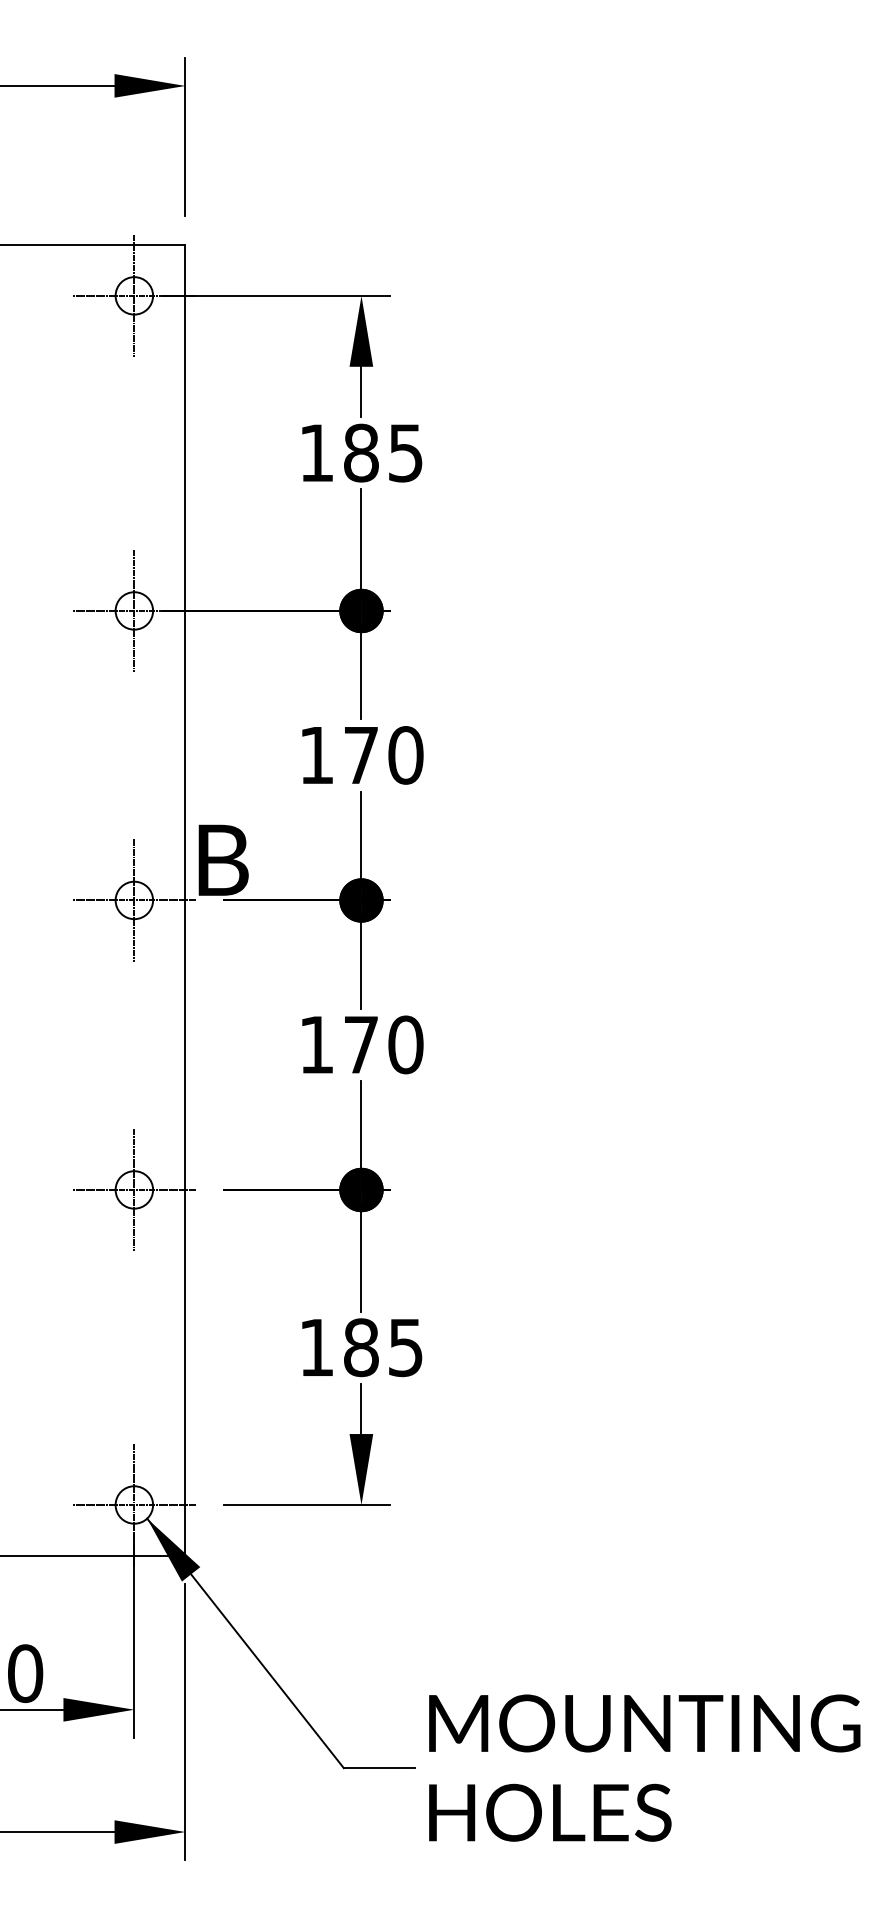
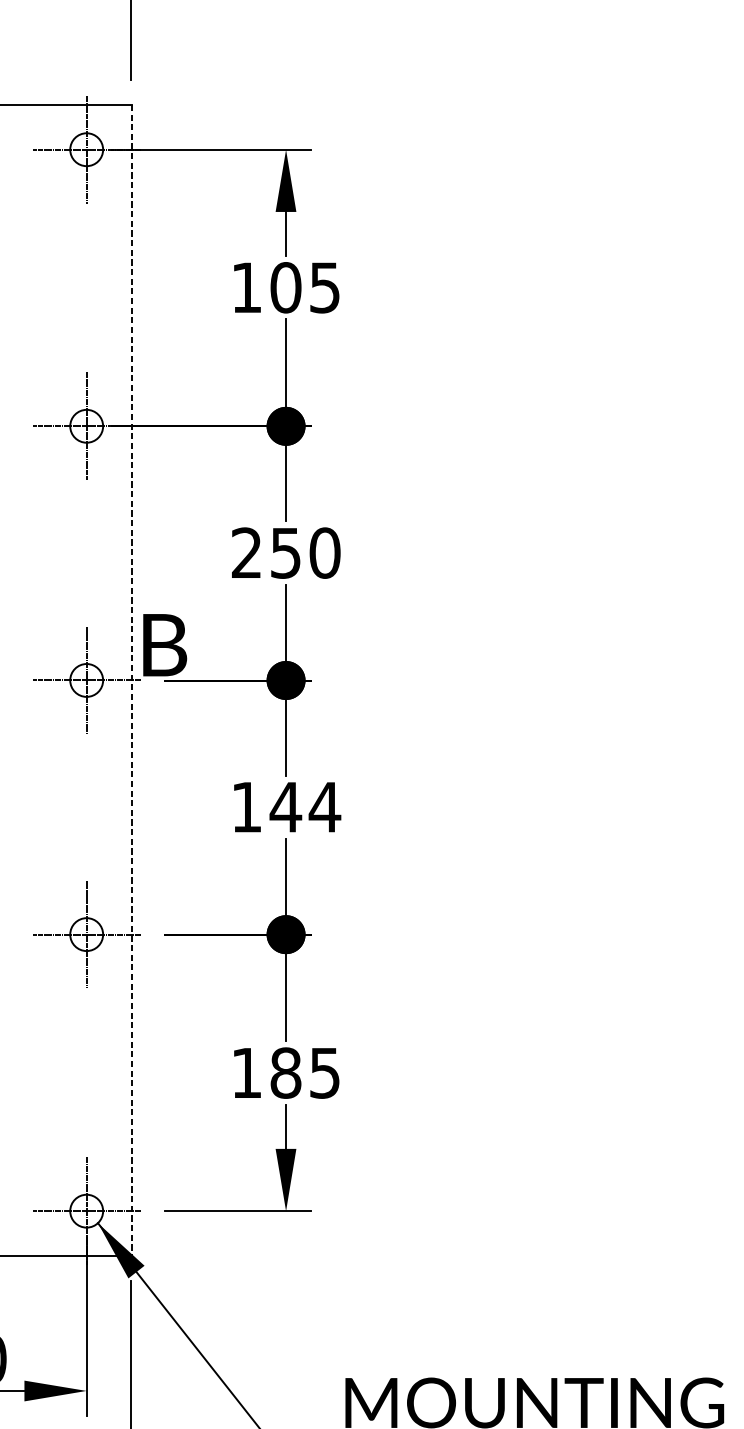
text: (361, 453) -> (286, 288), 185 -> 105
text: (338, 755) -> (265, 553), 170 -> 250
line: (185, 900) -> (131, 680), solid -> dashed
text: (383, 1044) -> (305, 806), 170 -> 144

